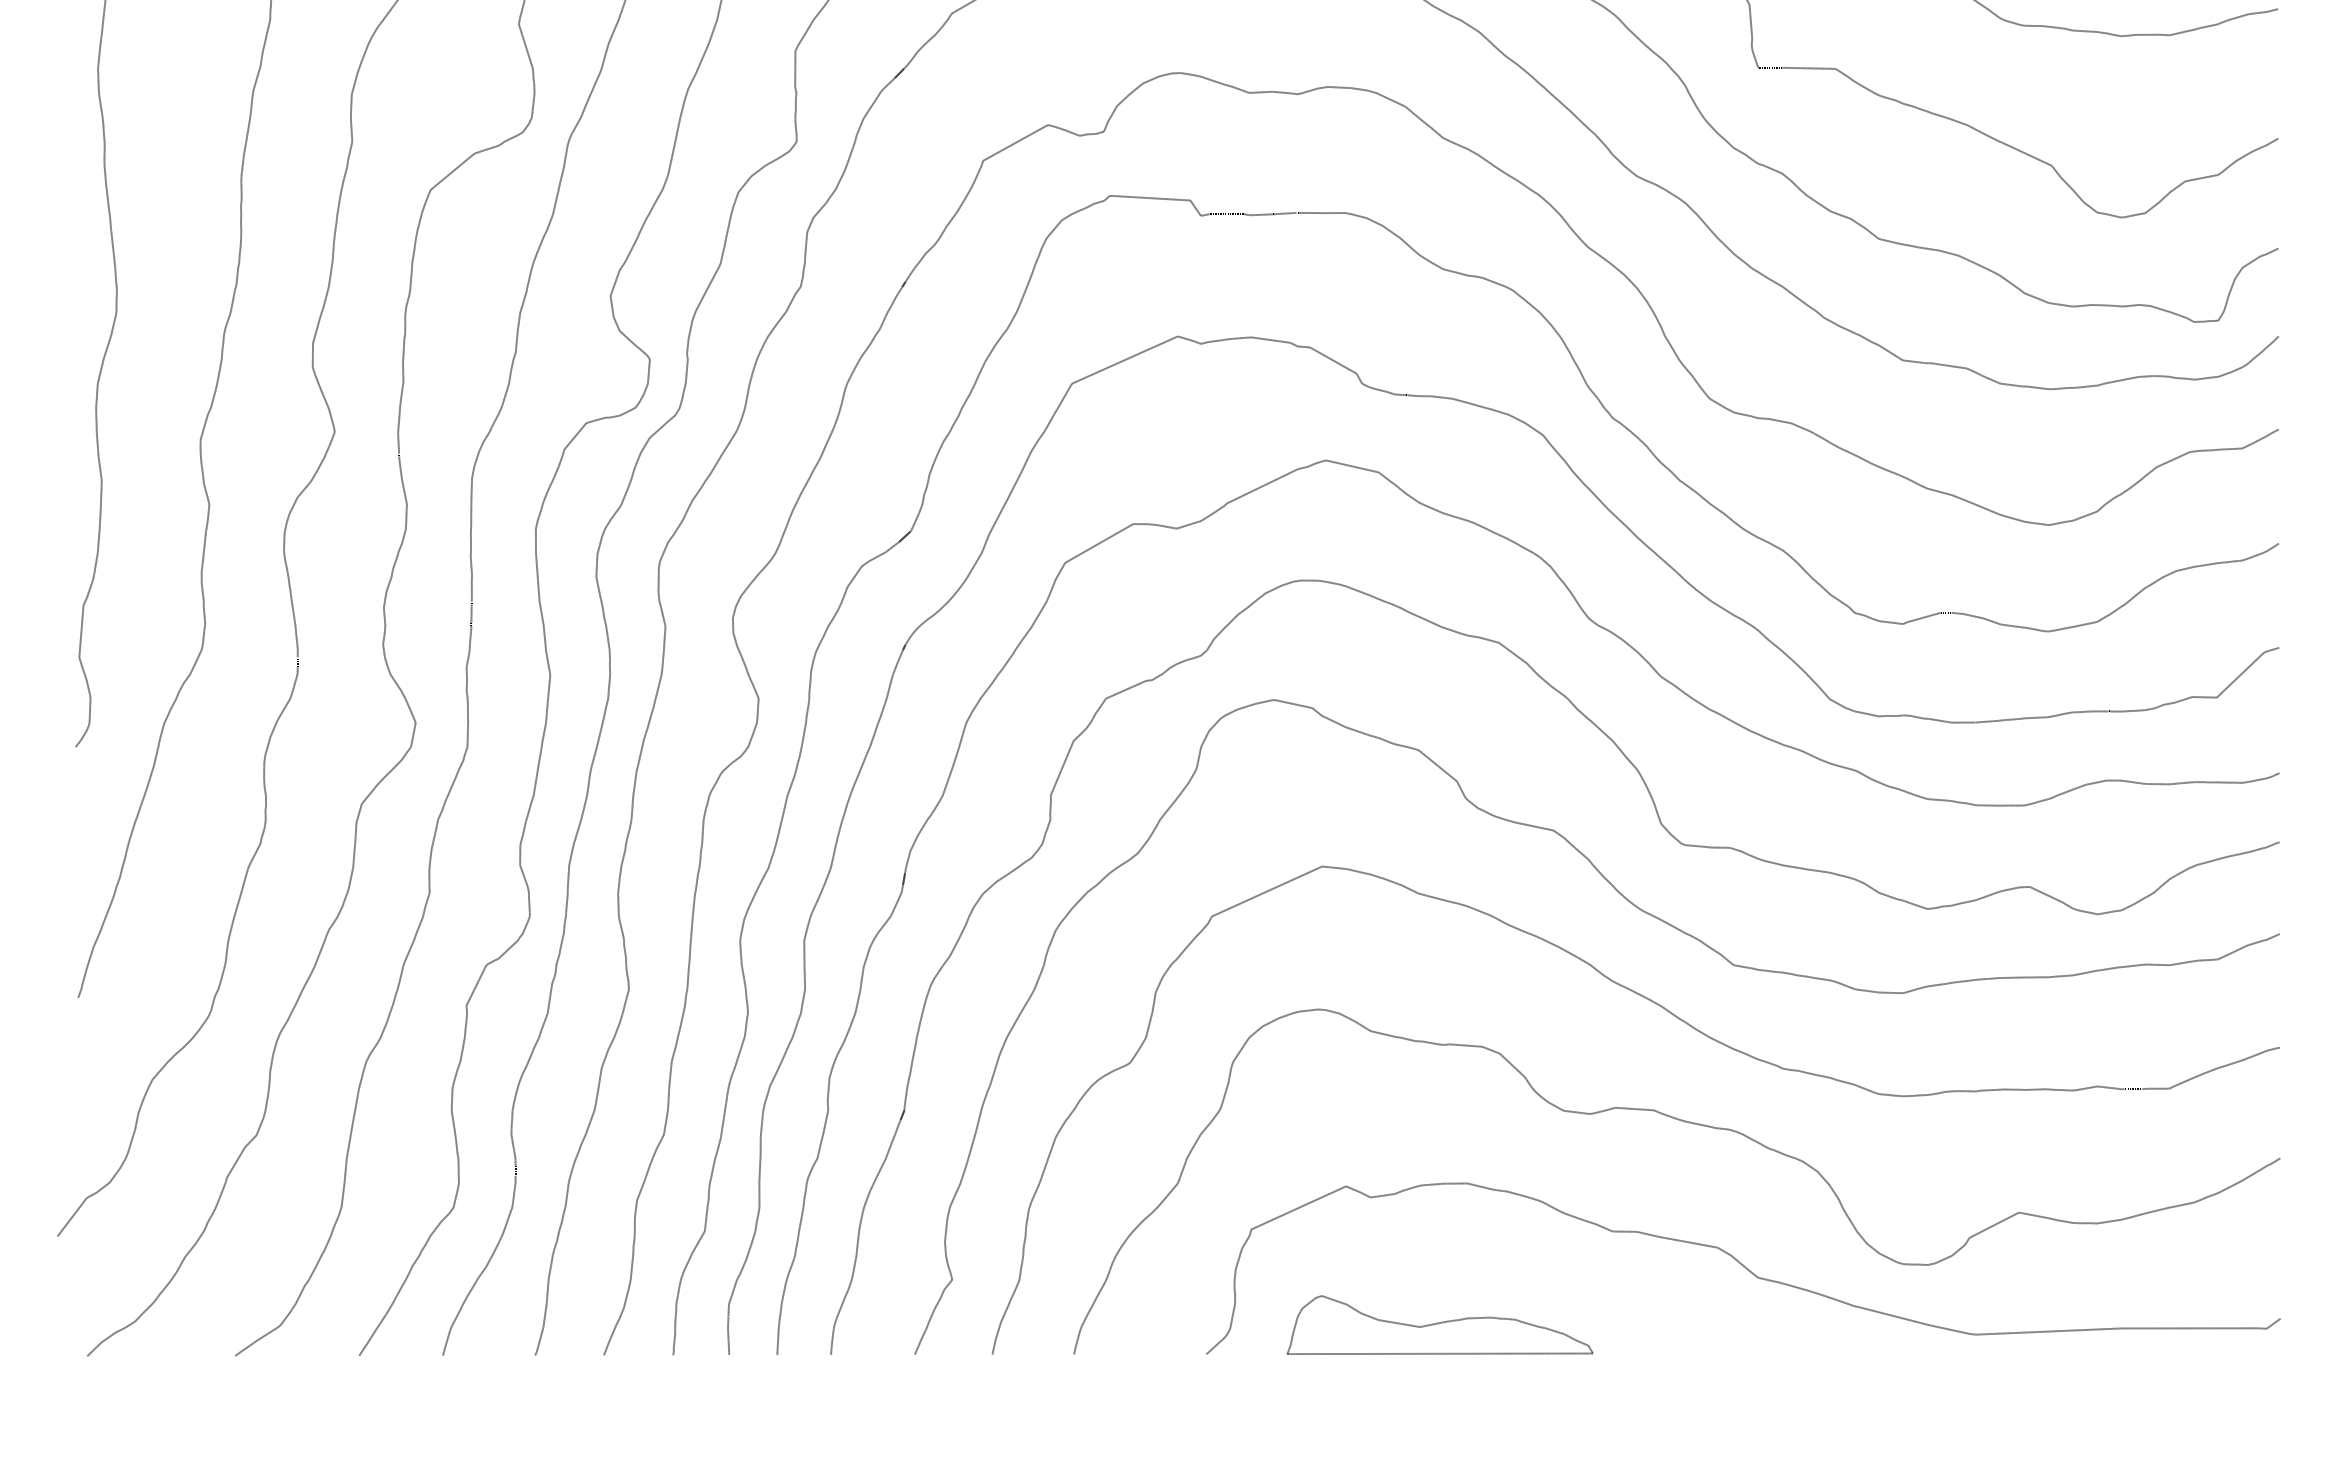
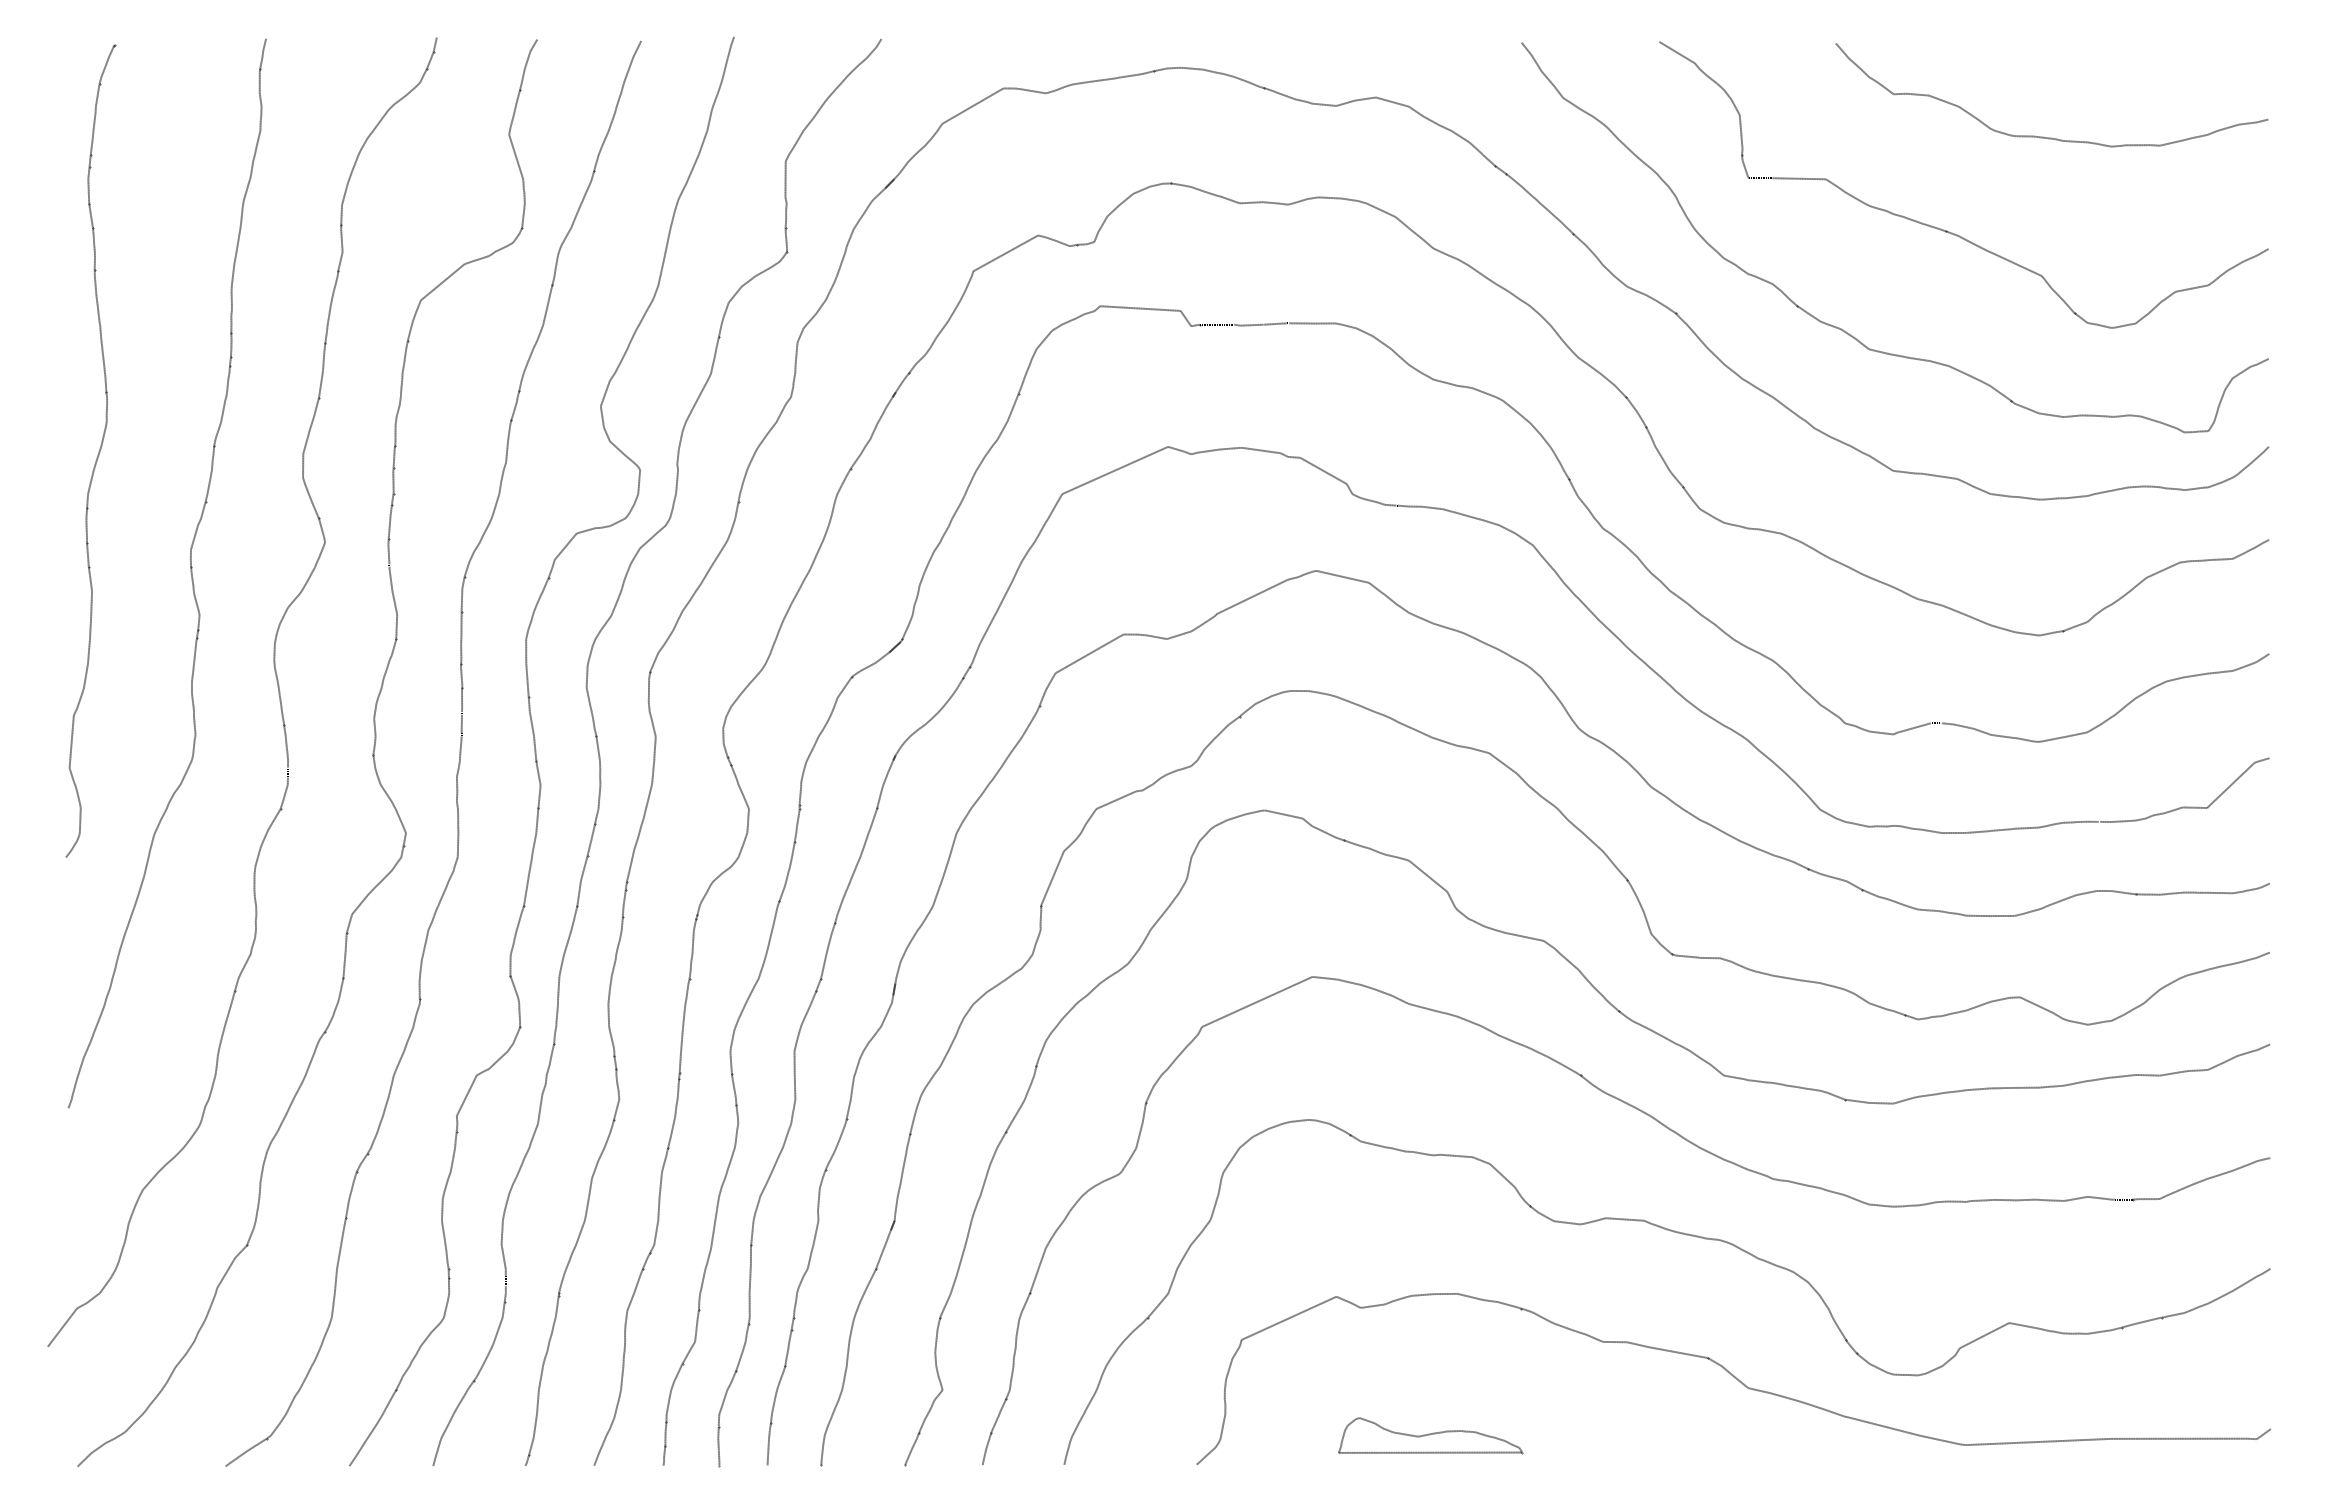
part: (1440, 1325) -> (1430, 1435), size x0.6

